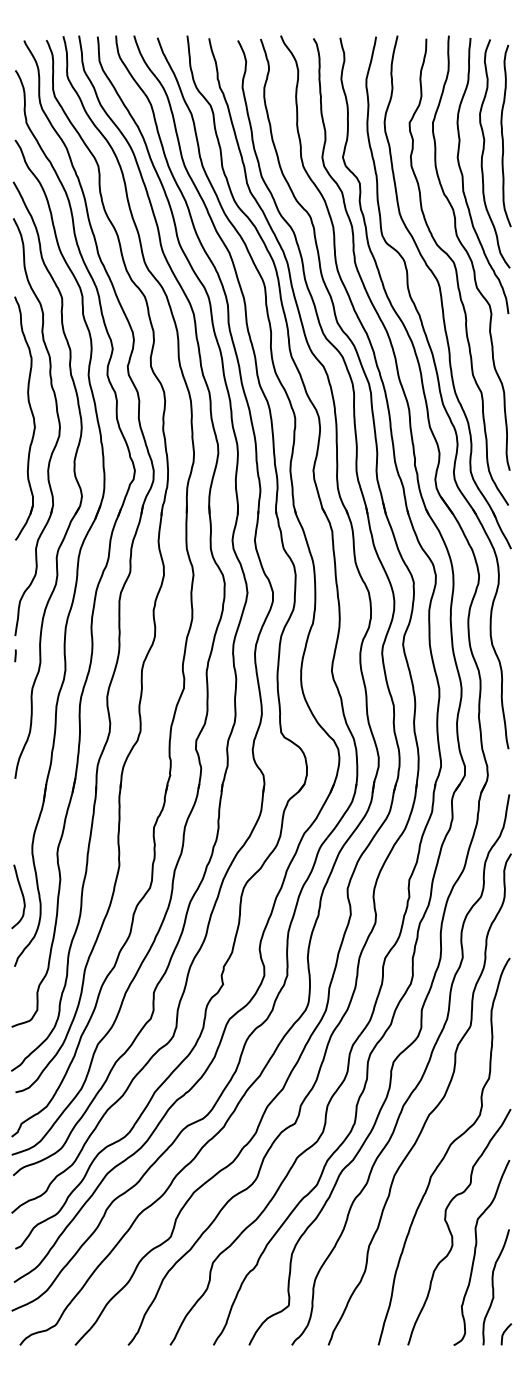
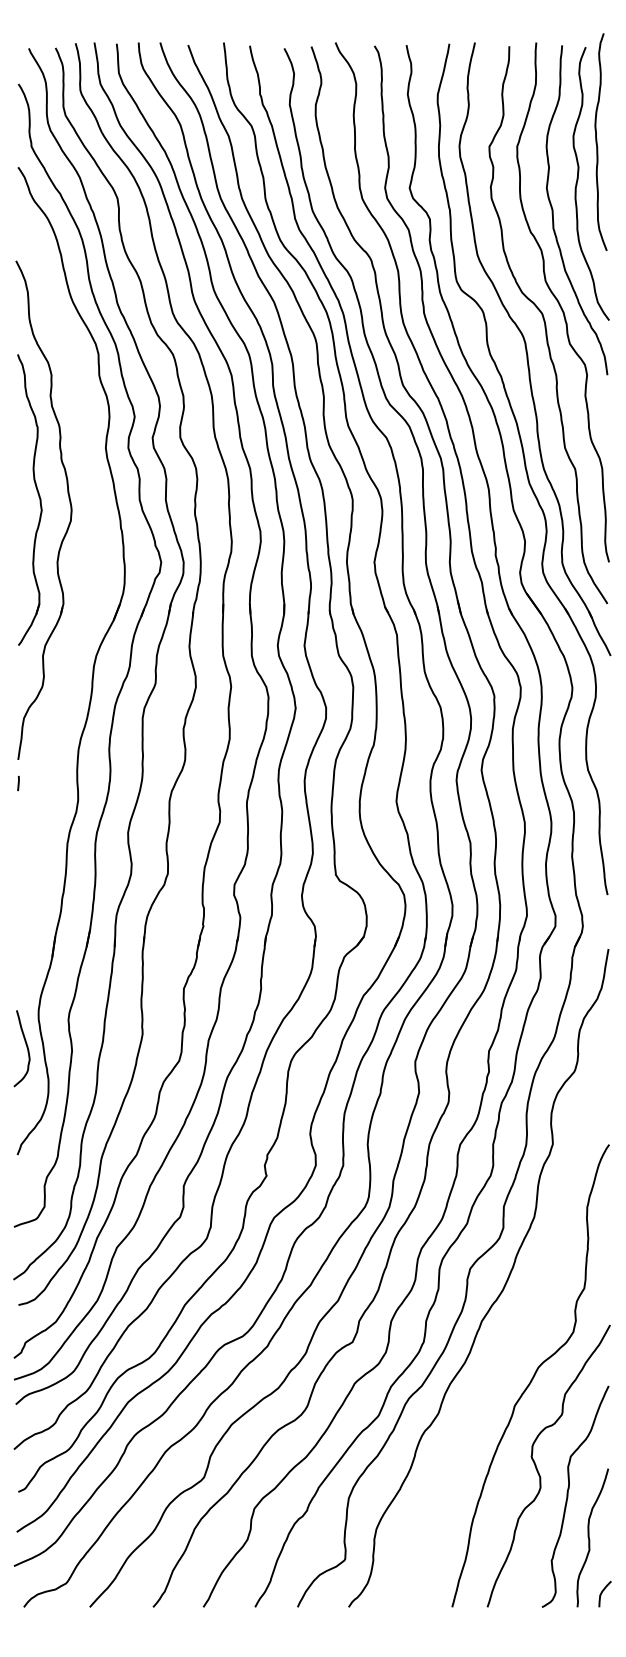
curve: (503, 135) -> (597, 141), moved
part: (73, 472) -> (87, 564), removed
curve: (21, 894) -> (25, 1045), moved
curve: (433, 1108) -> (517, 1324), removed

